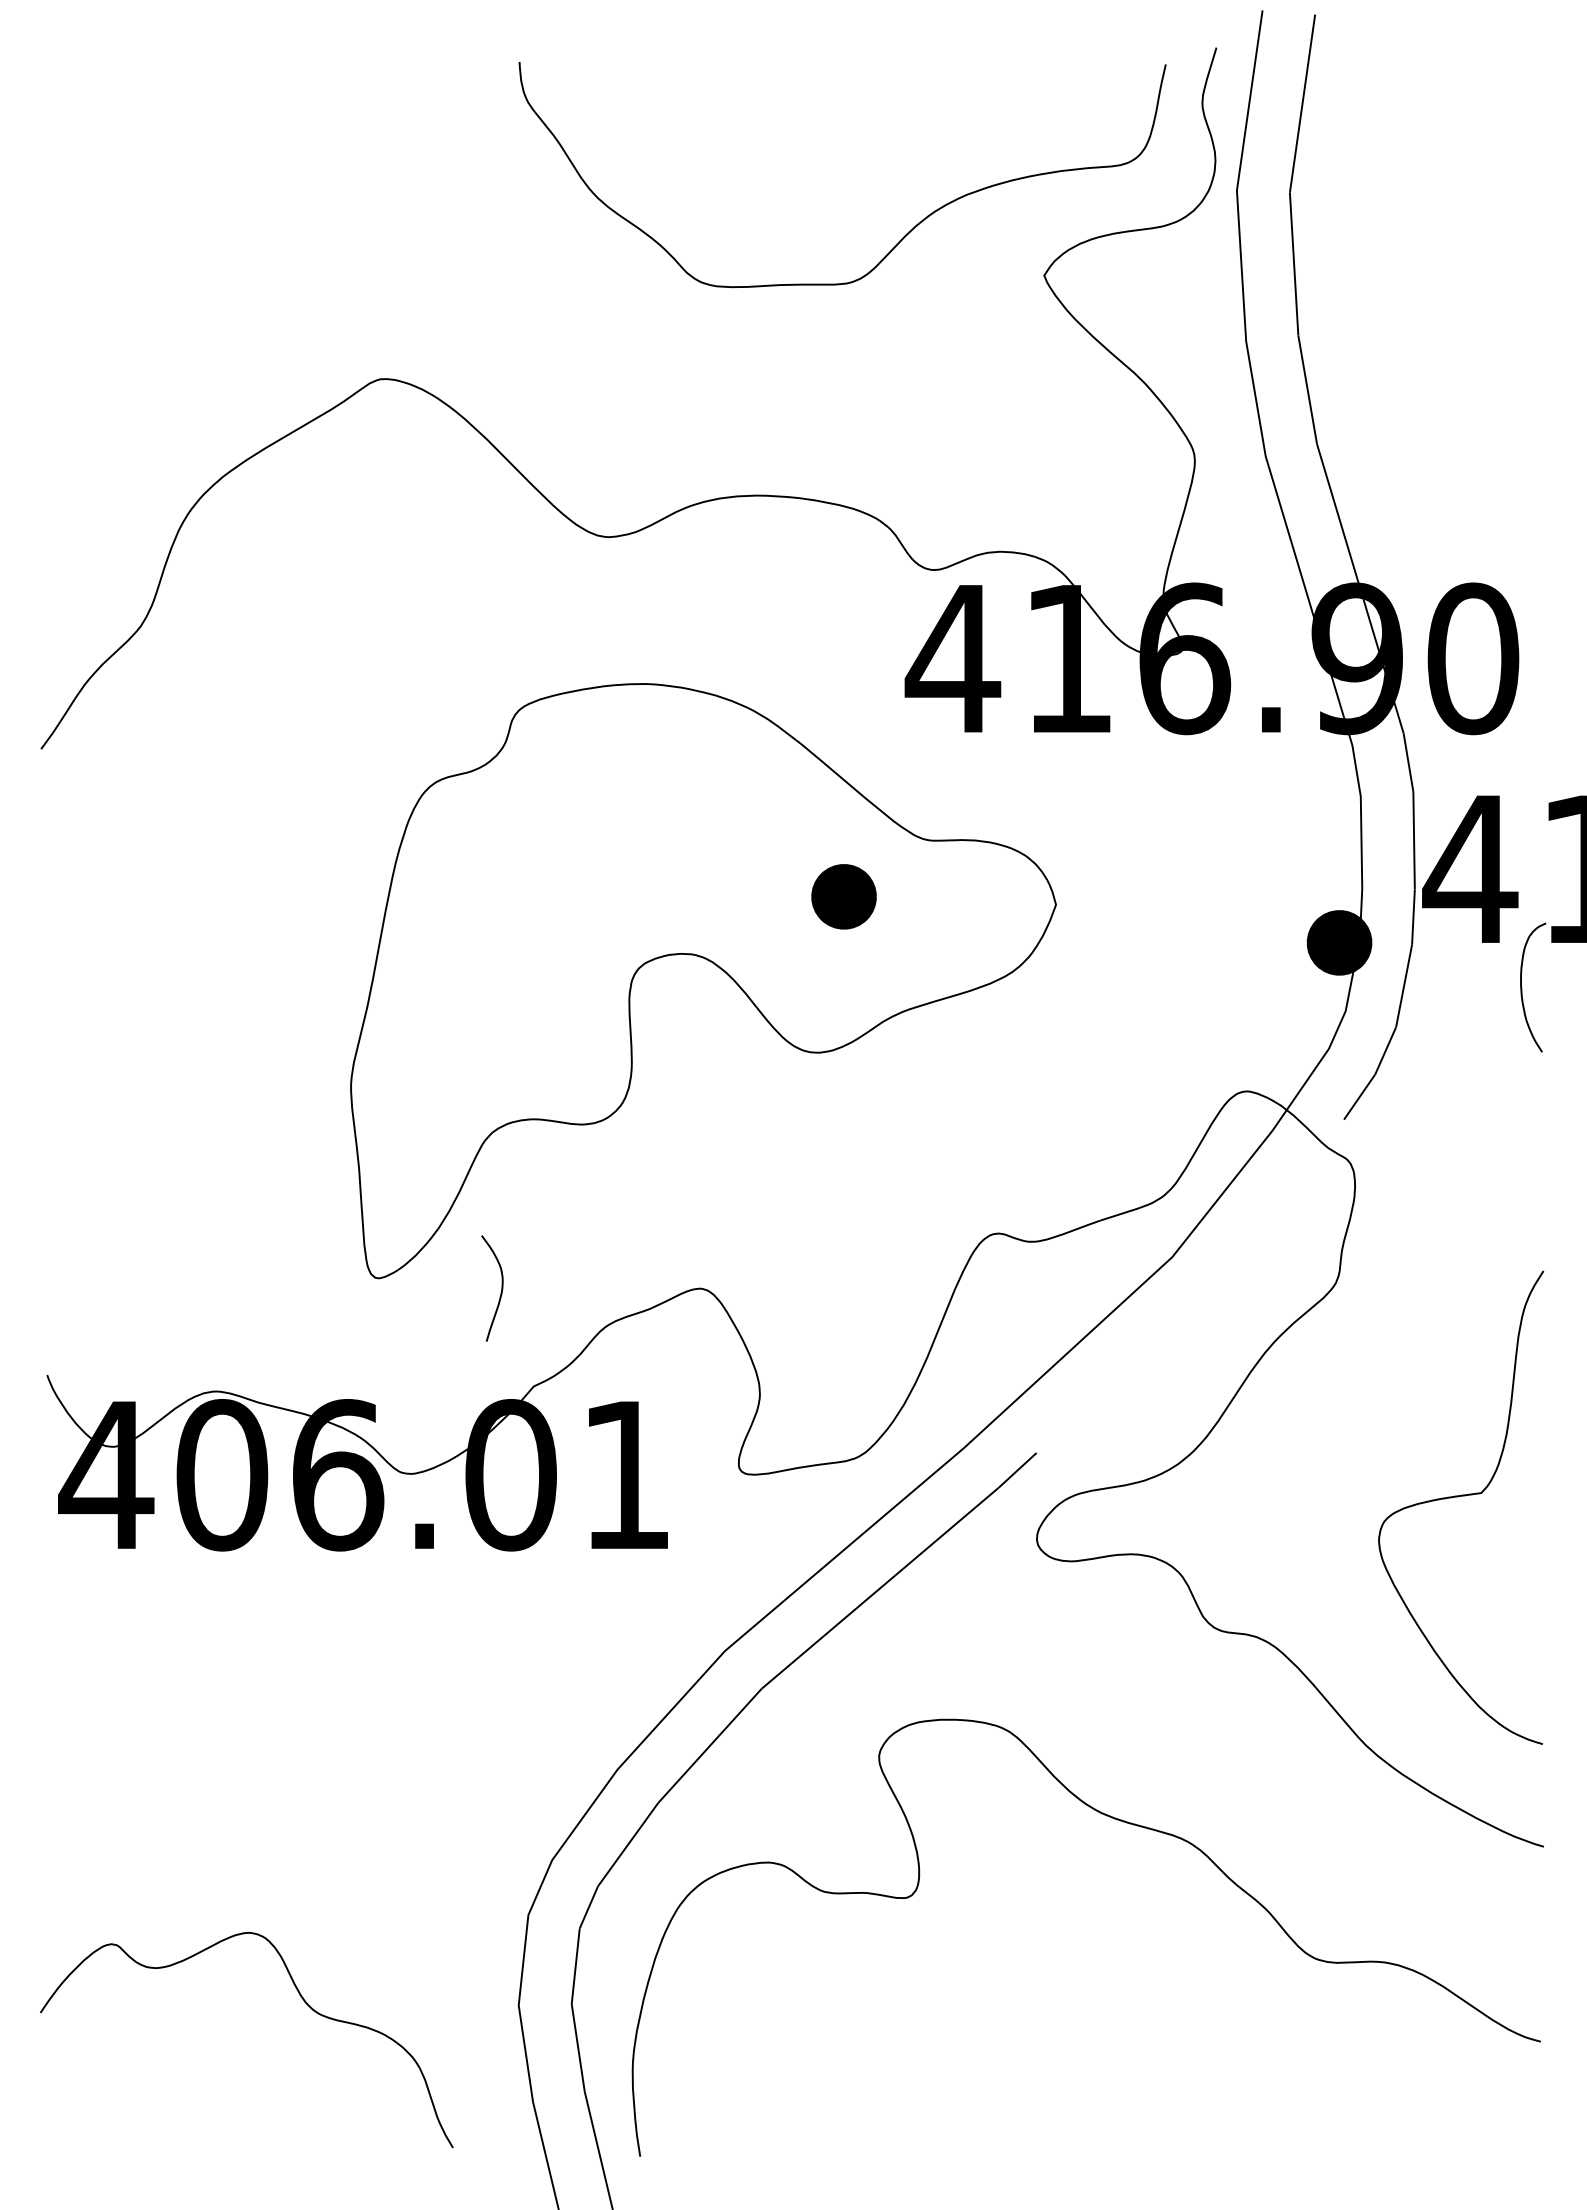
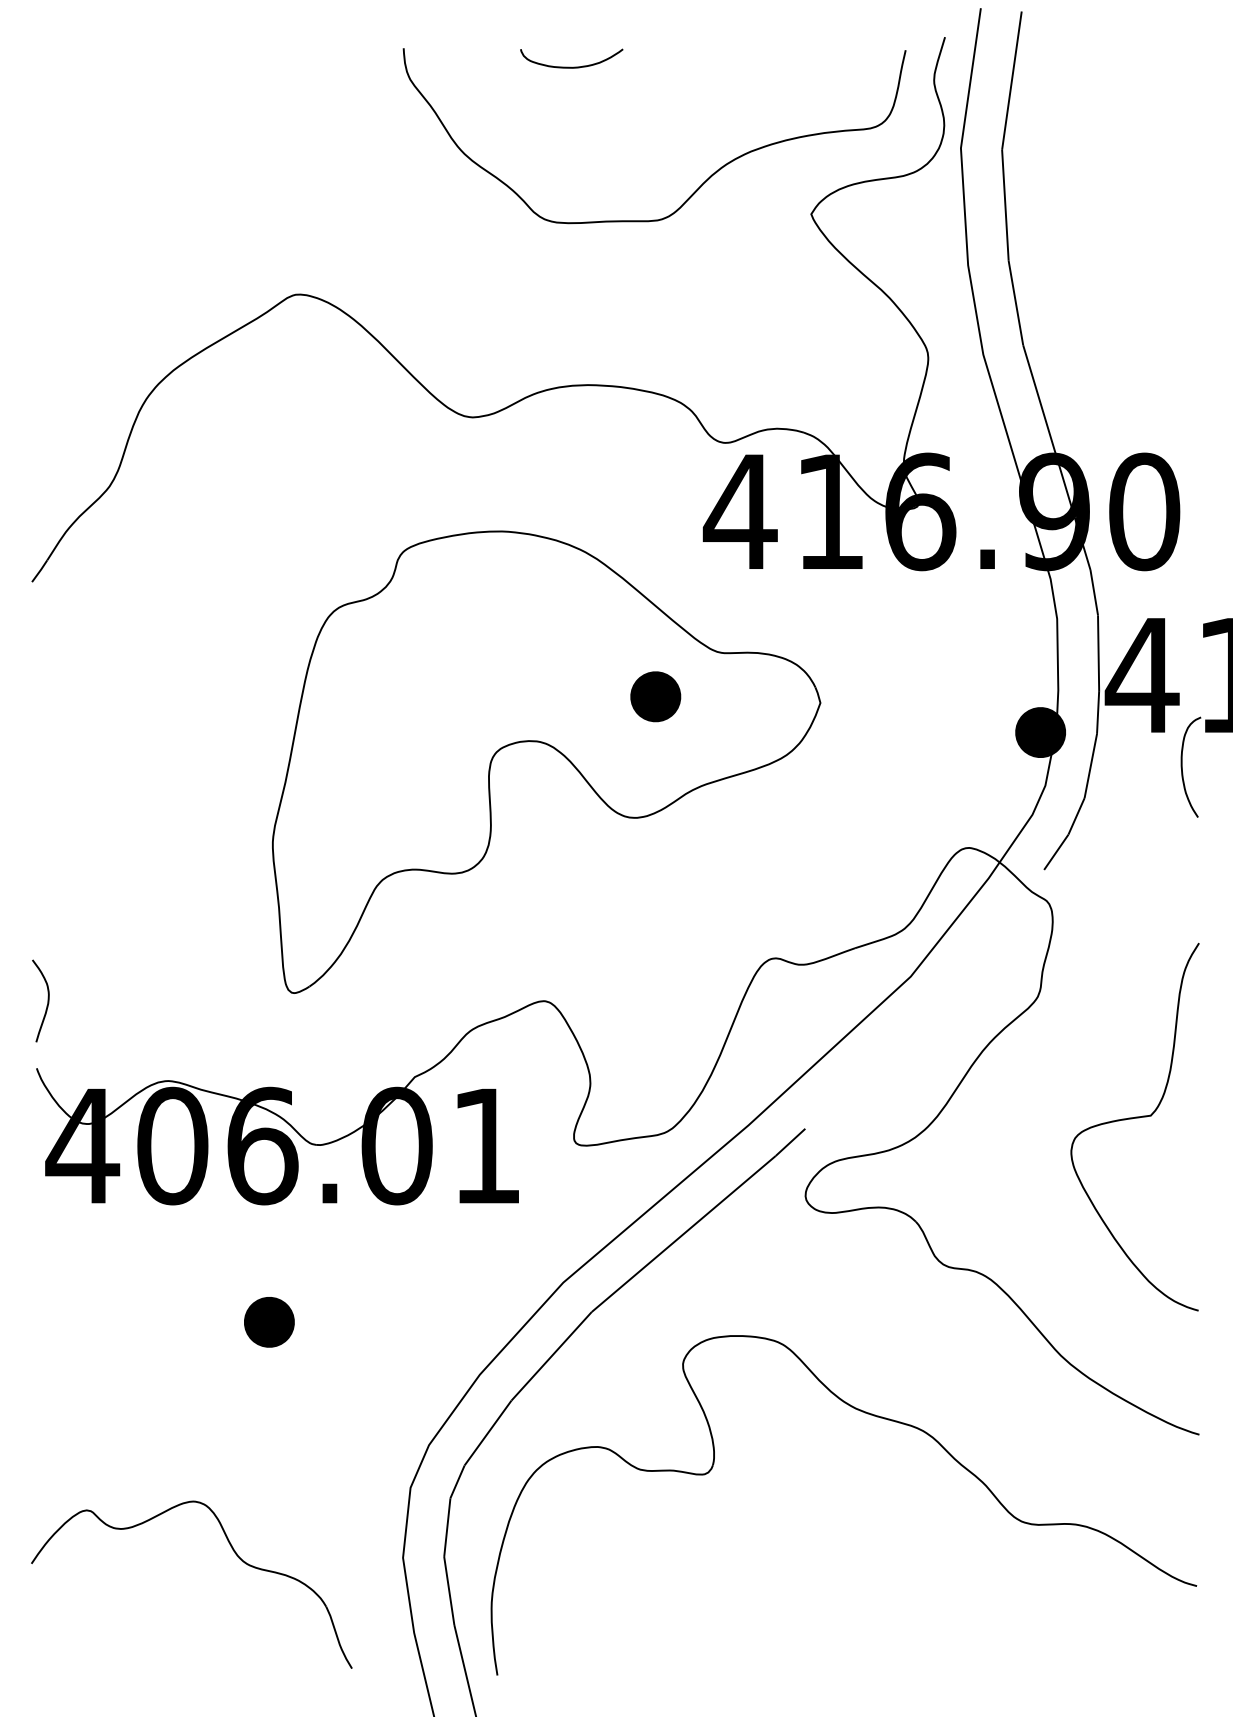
curve: (735, 86) -> (571, 67), added
curve: (500, 1292) -> (47, 1004), moved
curve: (1458, 1497) -> (1133, 1119), moved
part: (346, 1701) -> (269, 1321), added

